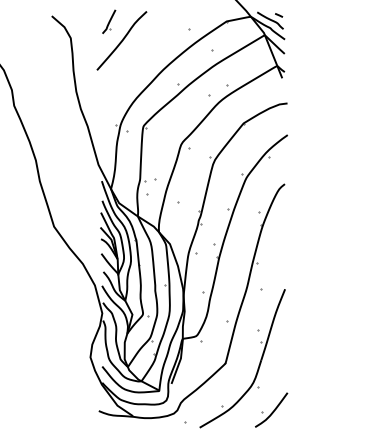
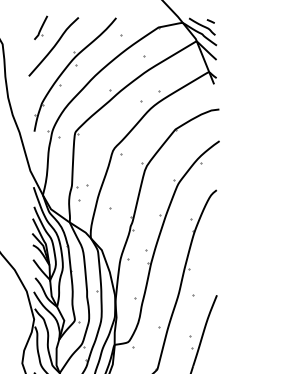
part: (144, 60) -> (76, 66), added

